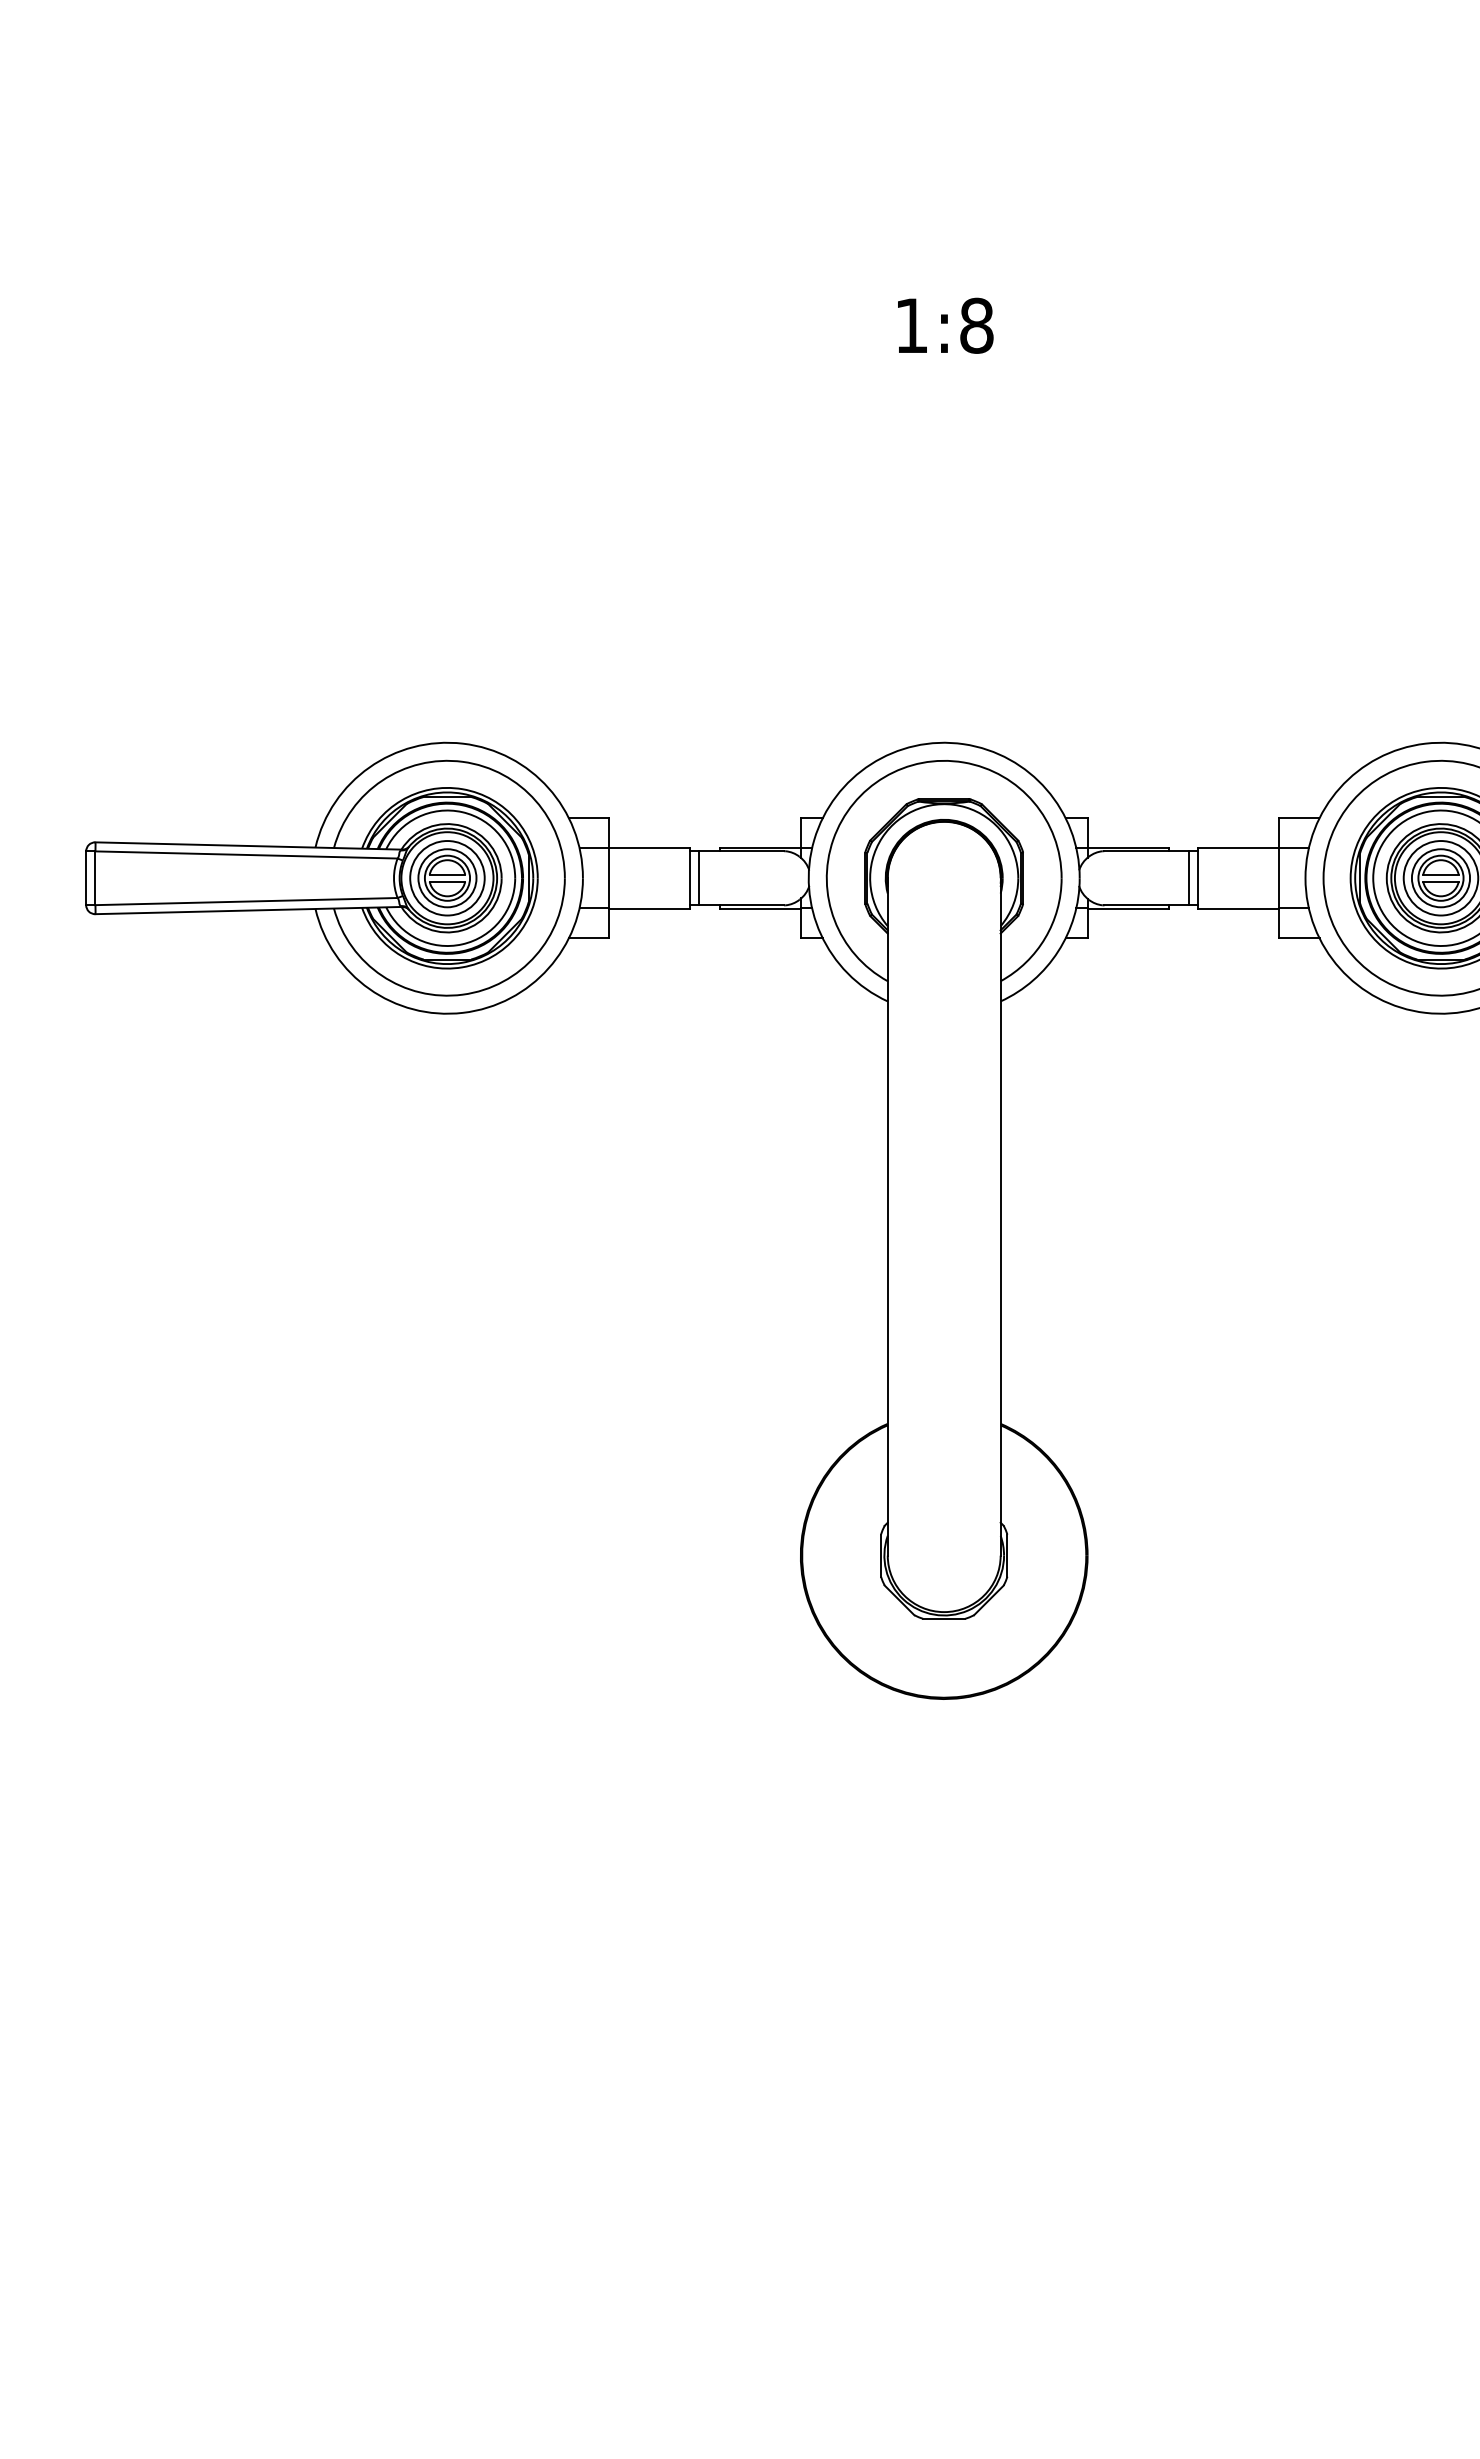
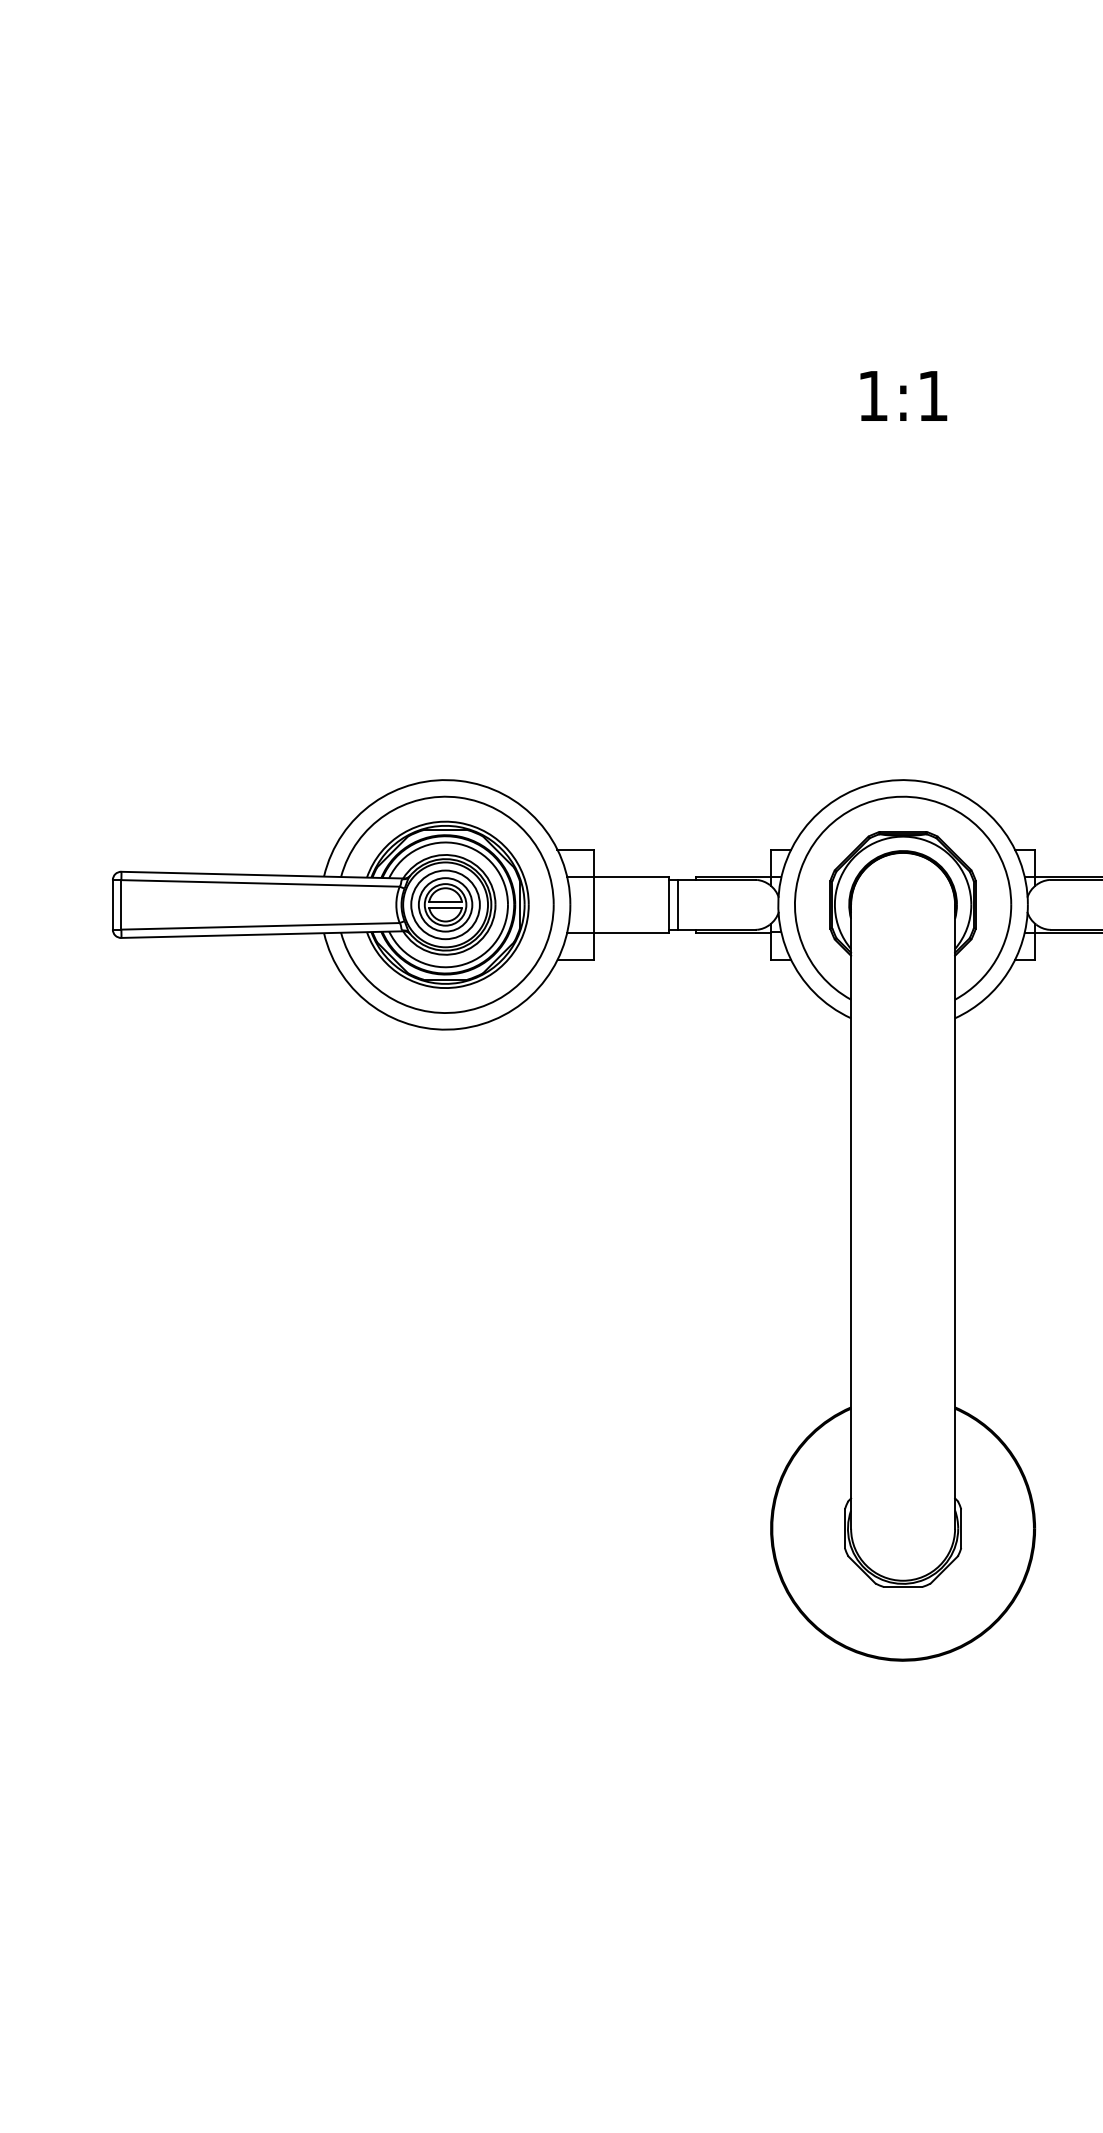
text: (976, 325) -> (932, 395), 1:8 -> 1:1

